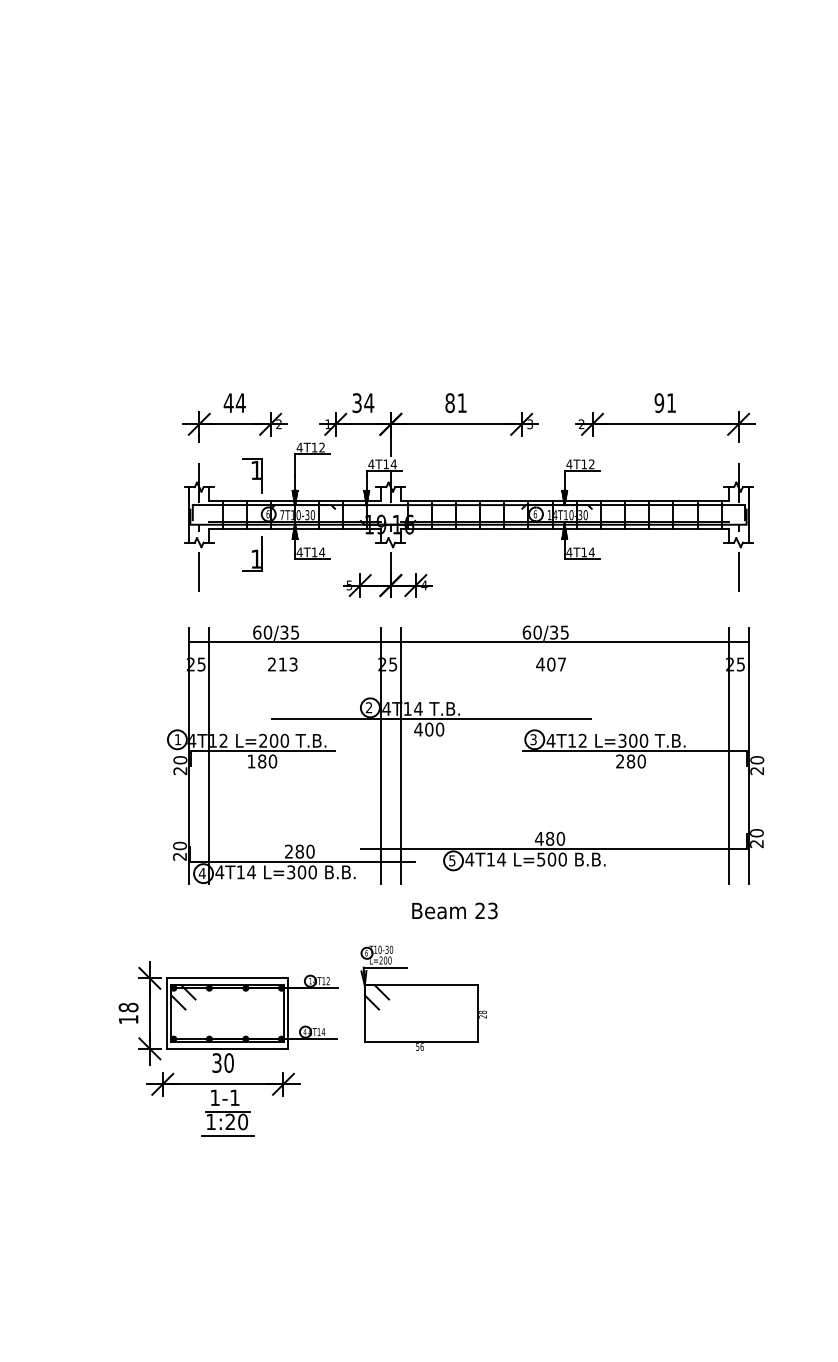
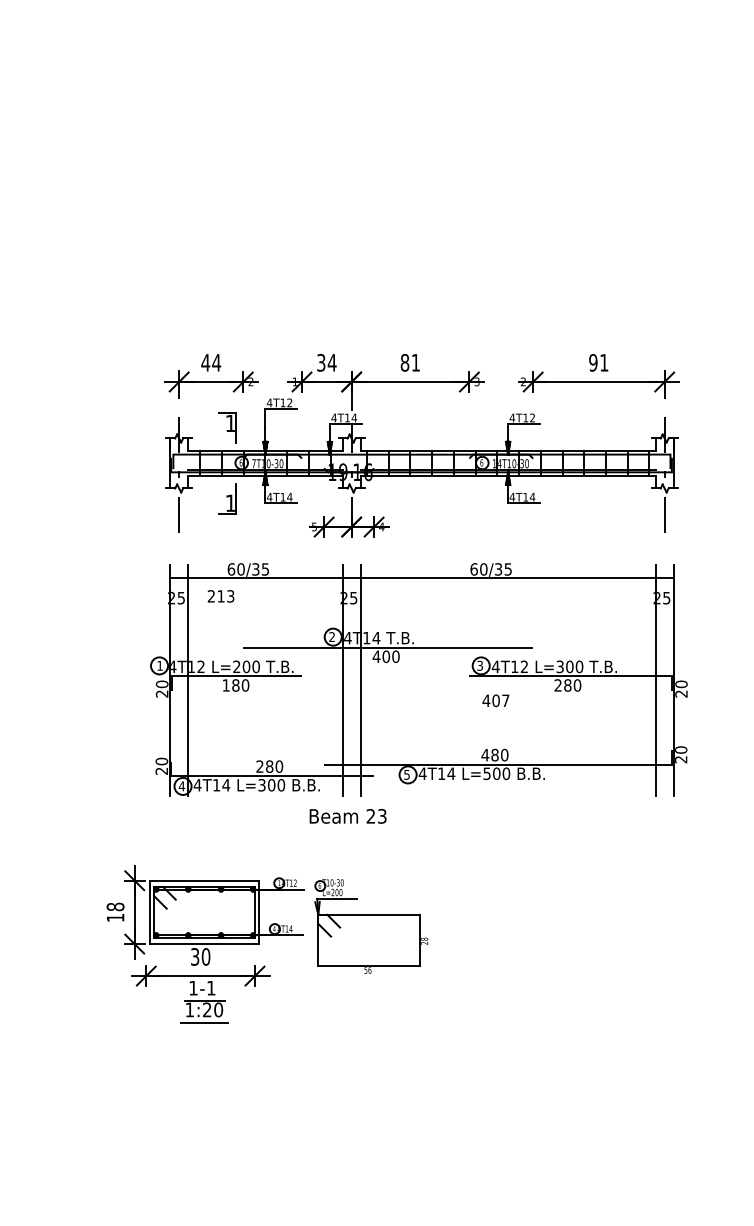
text: (282, 664) -> (220, 596), moved
text: (550, 664) -> (495, 700), moved
text: (454, 910) -> (347, 815), moved
part: (423, 997) -> (371, 925), moved

